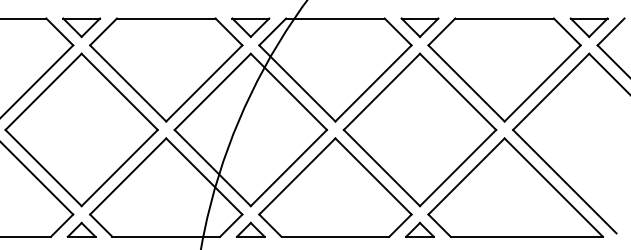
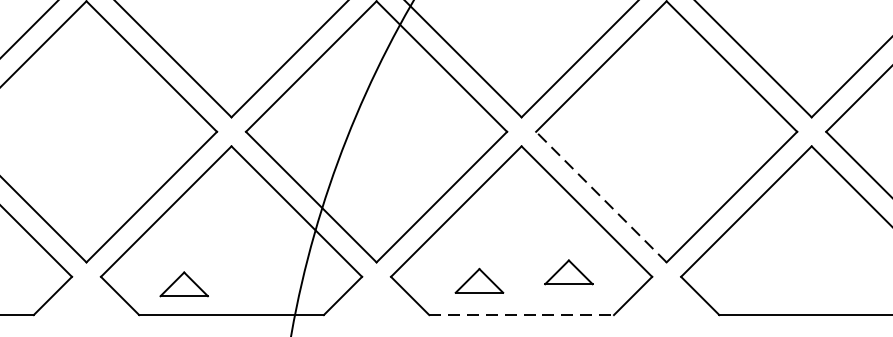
line: (381, 168) -> (600, 197), solid -> dashed
part: (81, 229) -> (183, 283), moved
part: (250, 229) -> (478, 280), moved
part: (419, 229) -> (568, 271), moved
line: (335, 236) -> (521, 314), solid -> dashed

